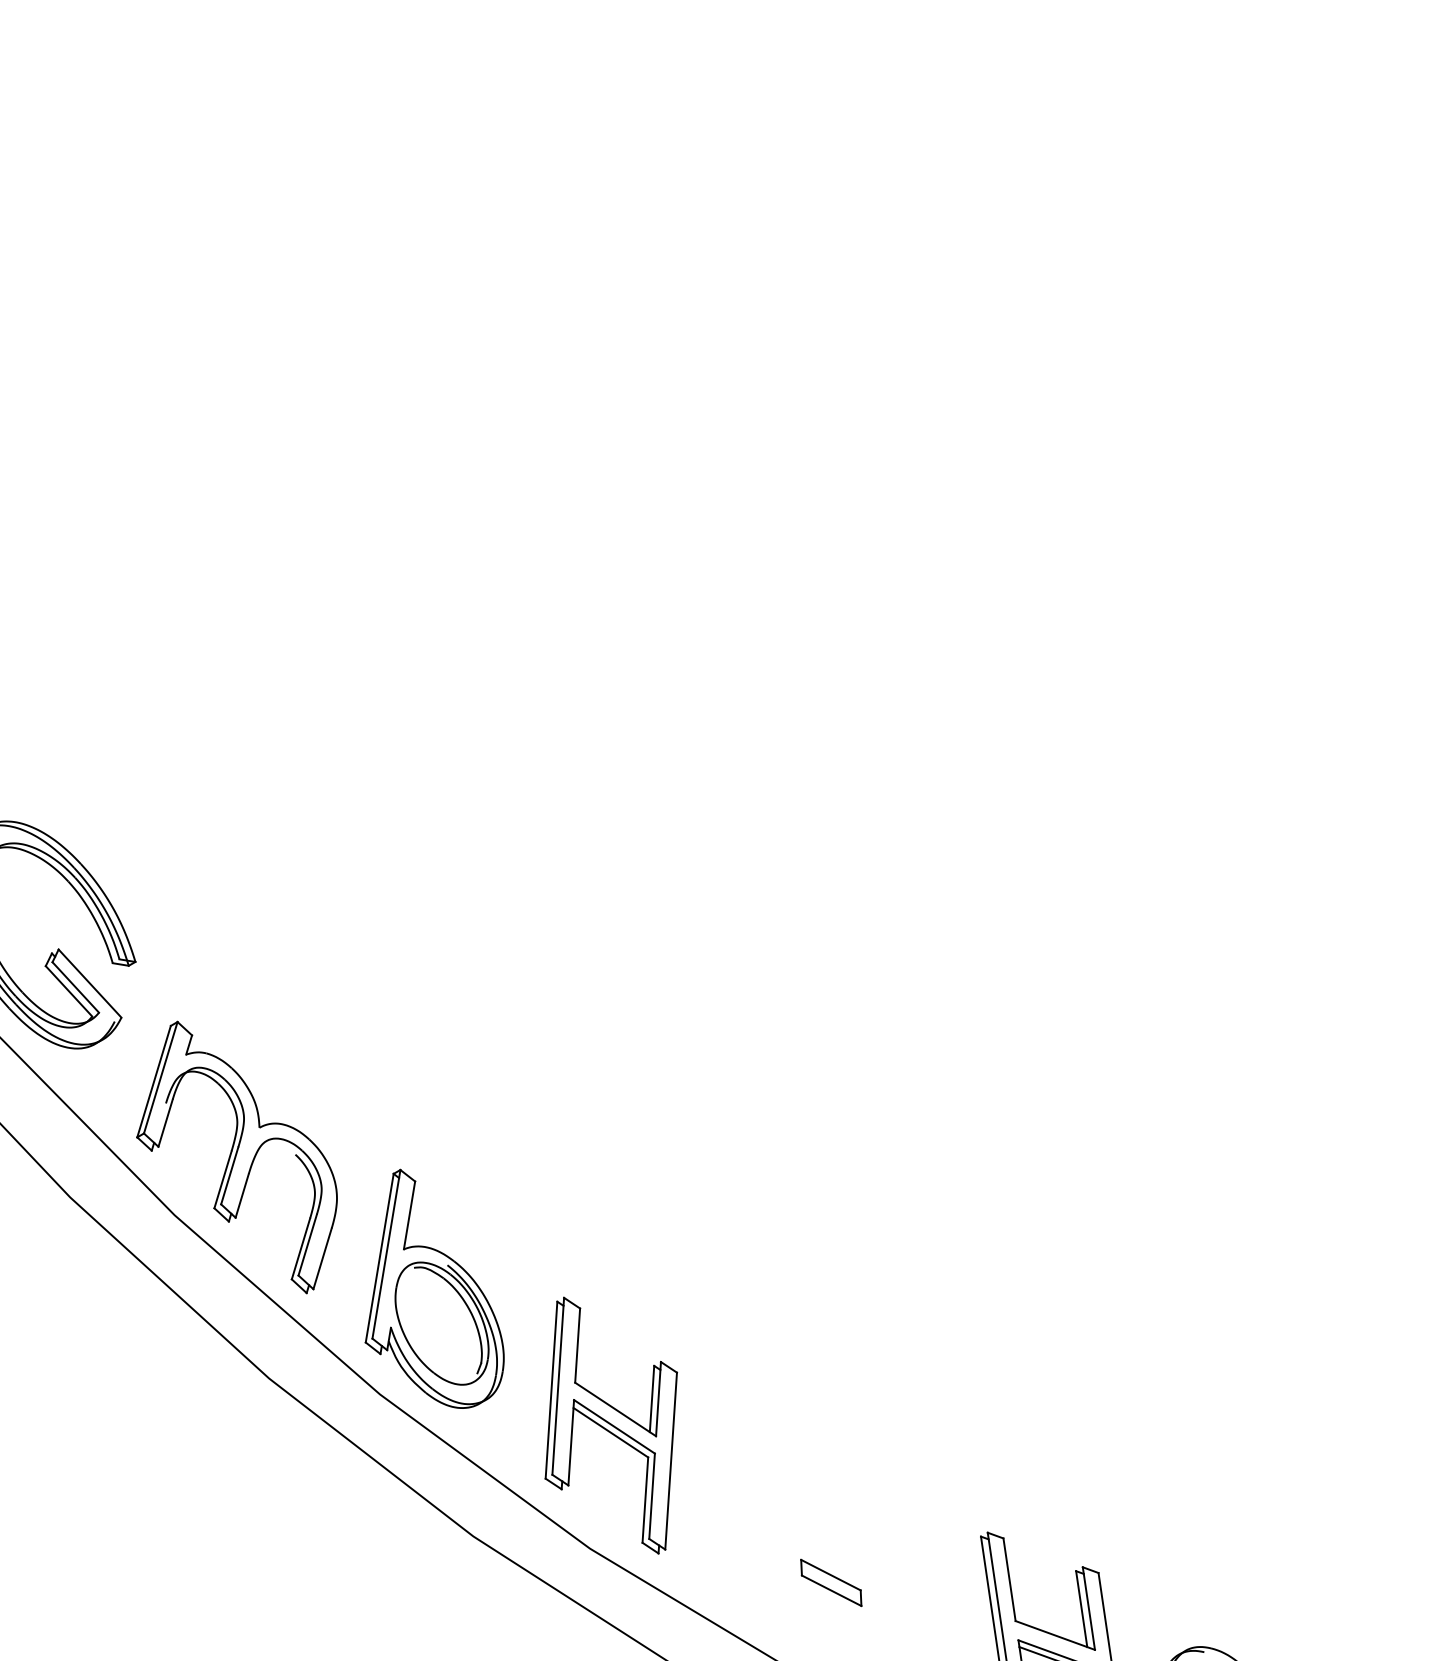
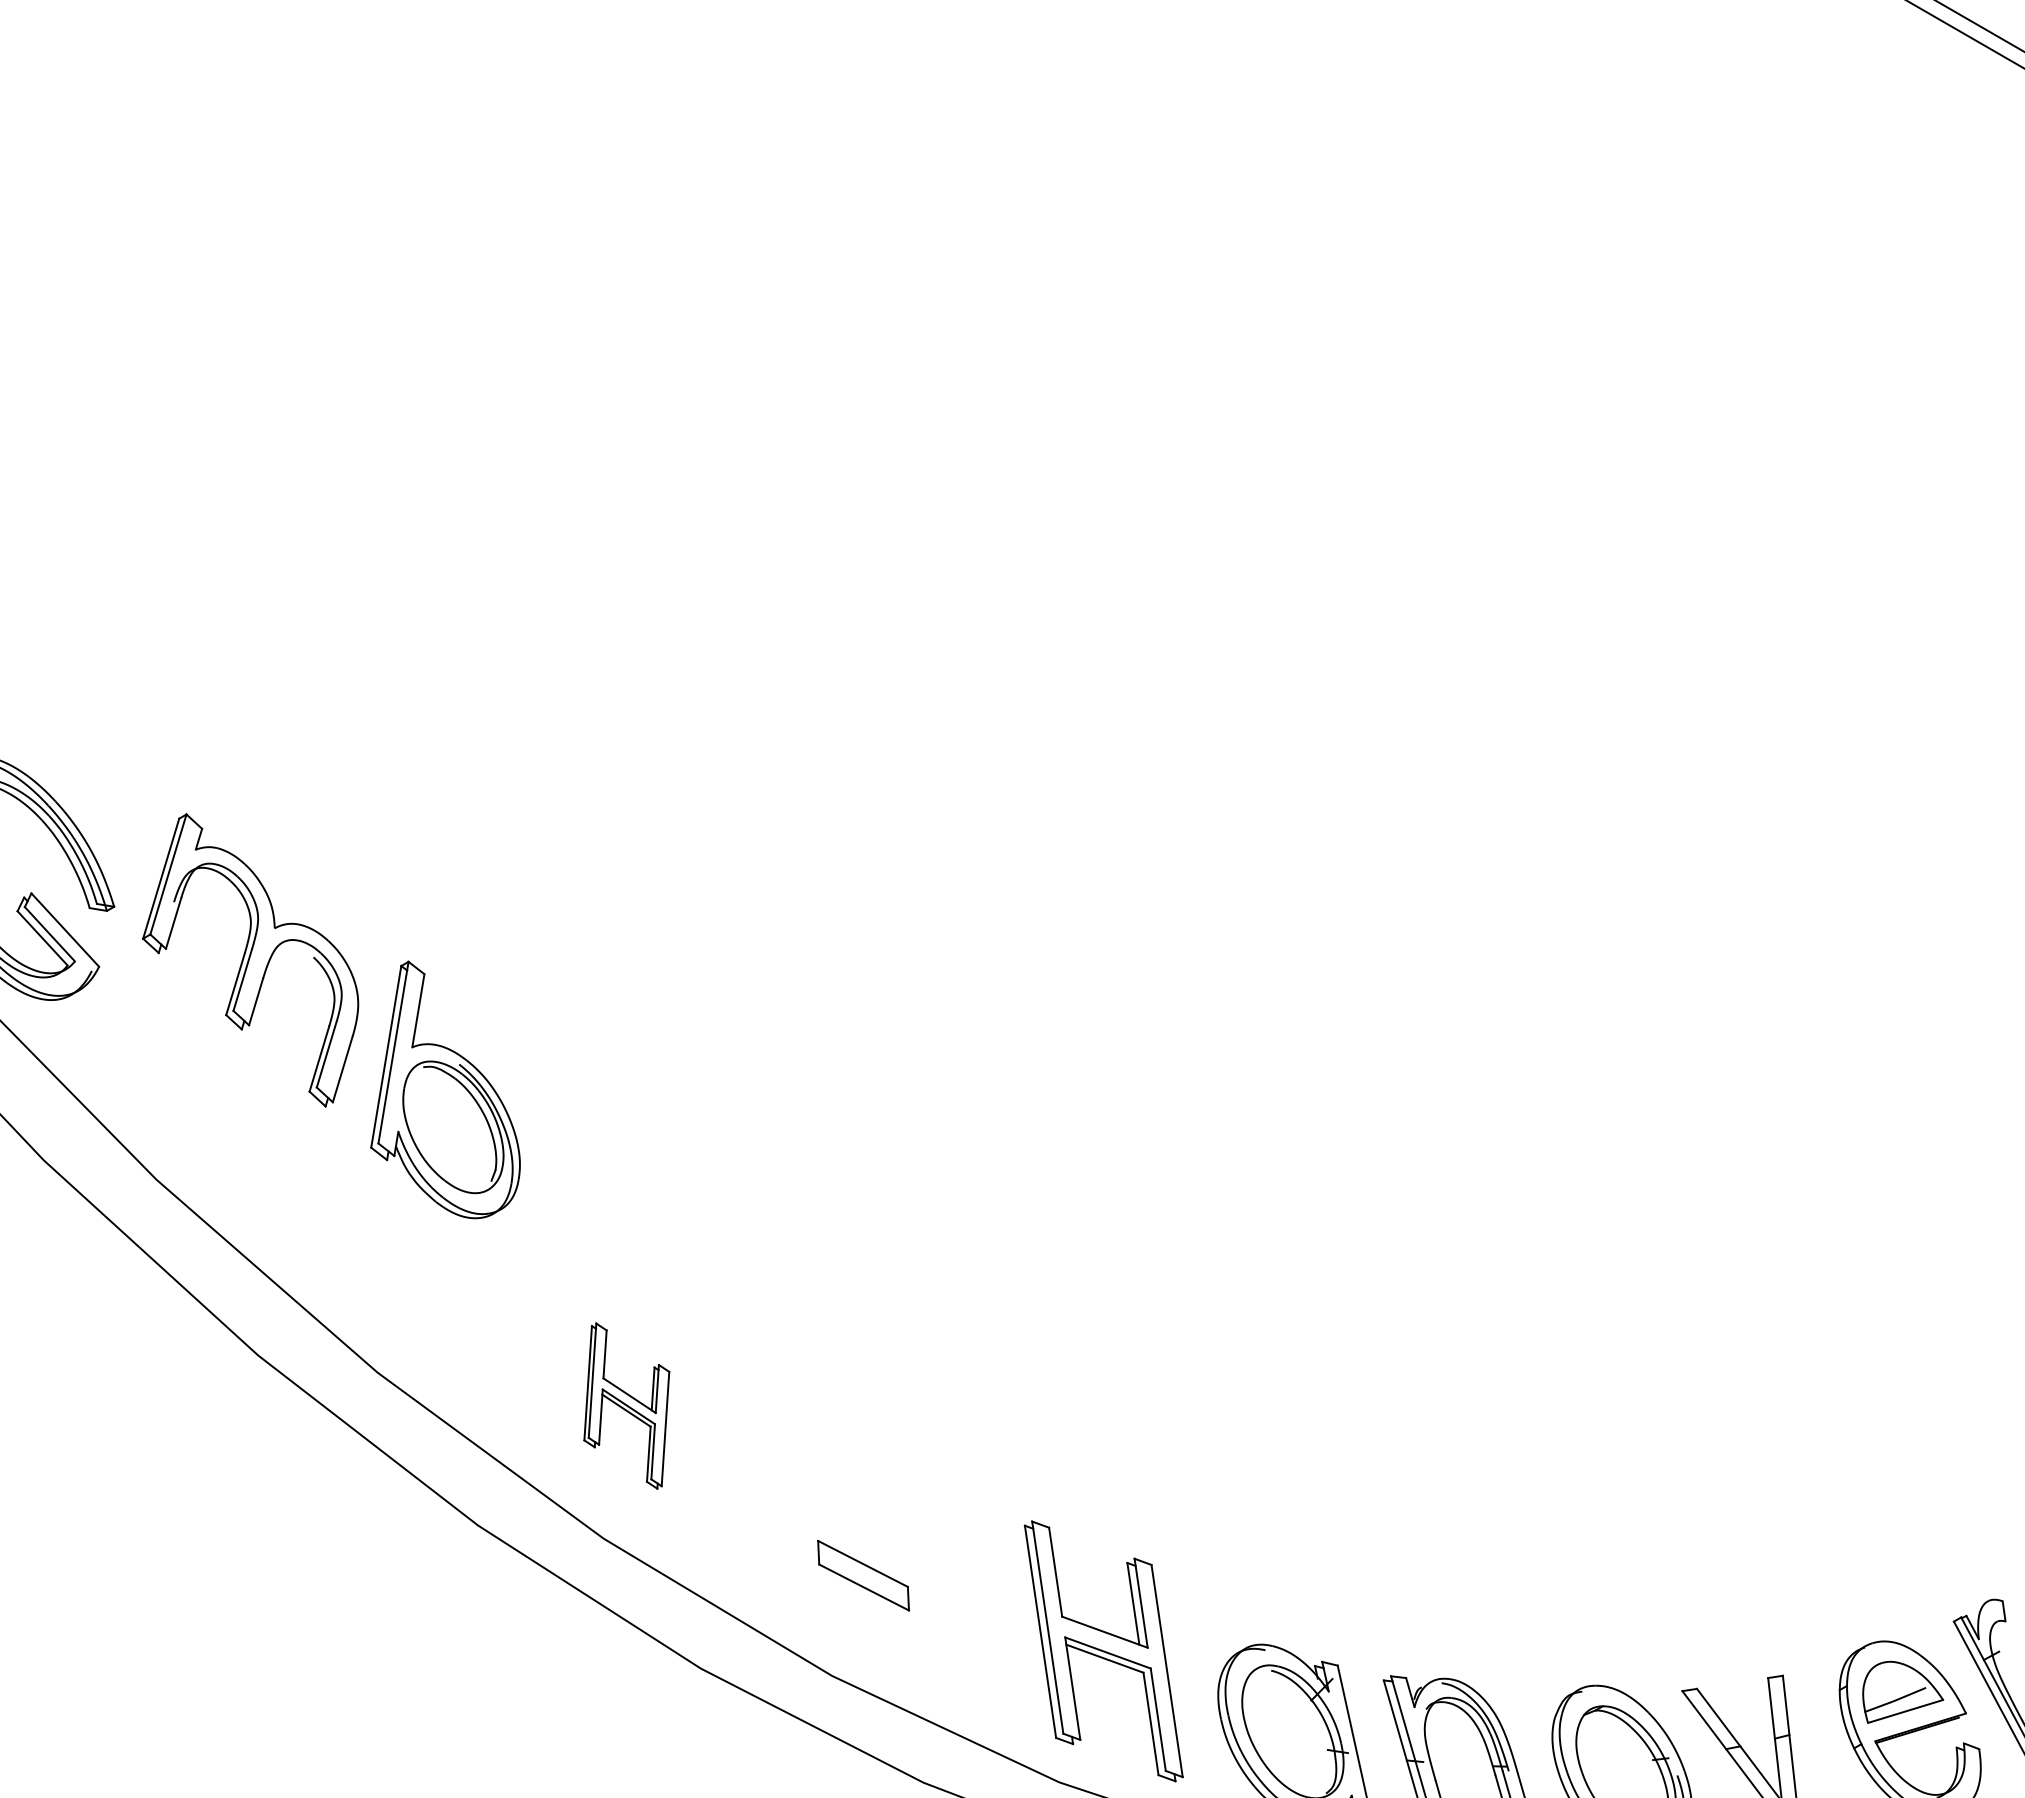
part: (236, 1157) -> (250, 960), moved
part: (434, 1288) -> (445, 1089), moved
part: (611, 1424) -> (626, 1405), size x0.6
part: (831, 1582) -> (863, 1575), size x1.4

